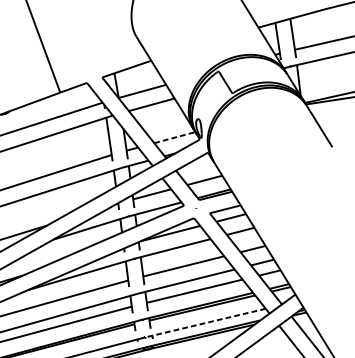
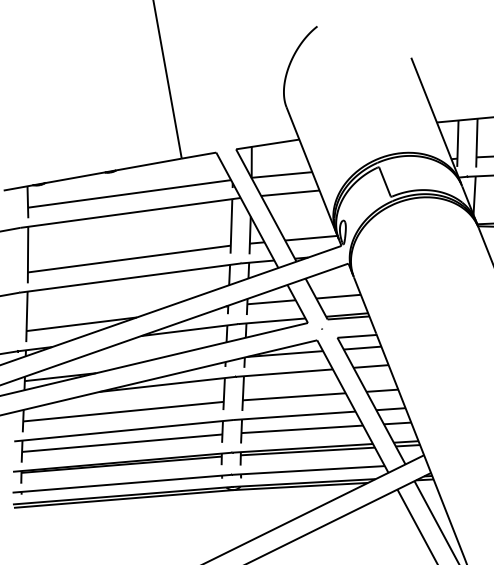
line: (175, 137) -> (311, 238), dashed -> solid
line: (205, 323) -> (308, 470), dashed -> solid

